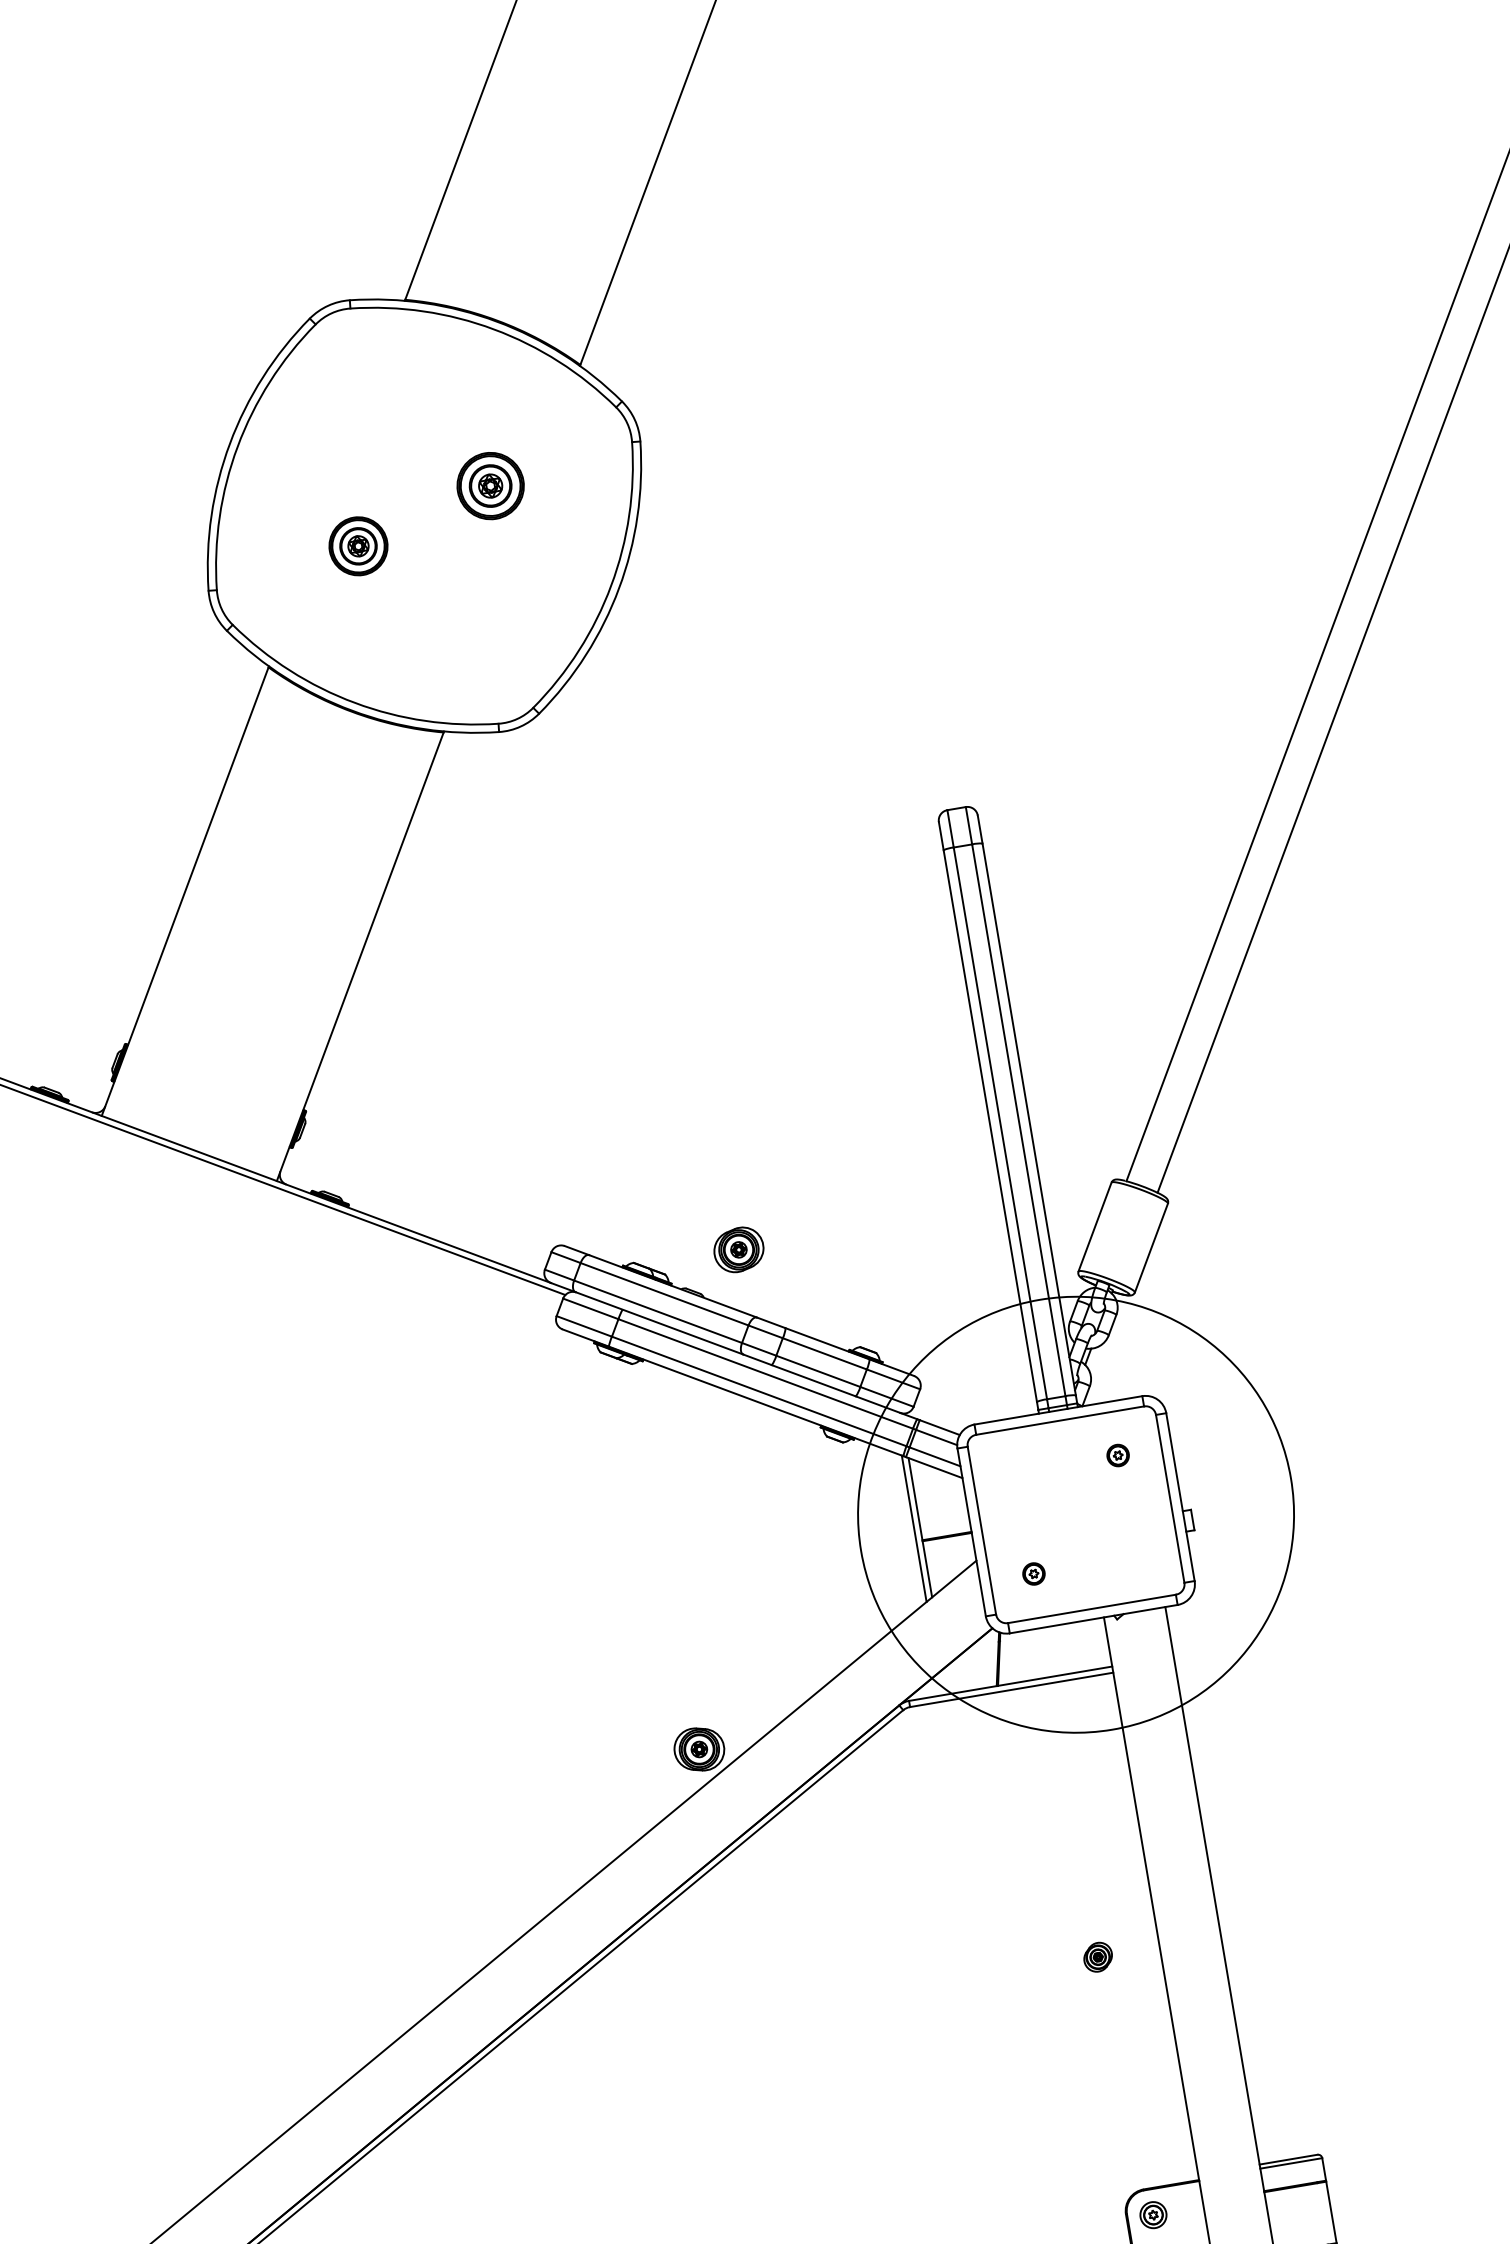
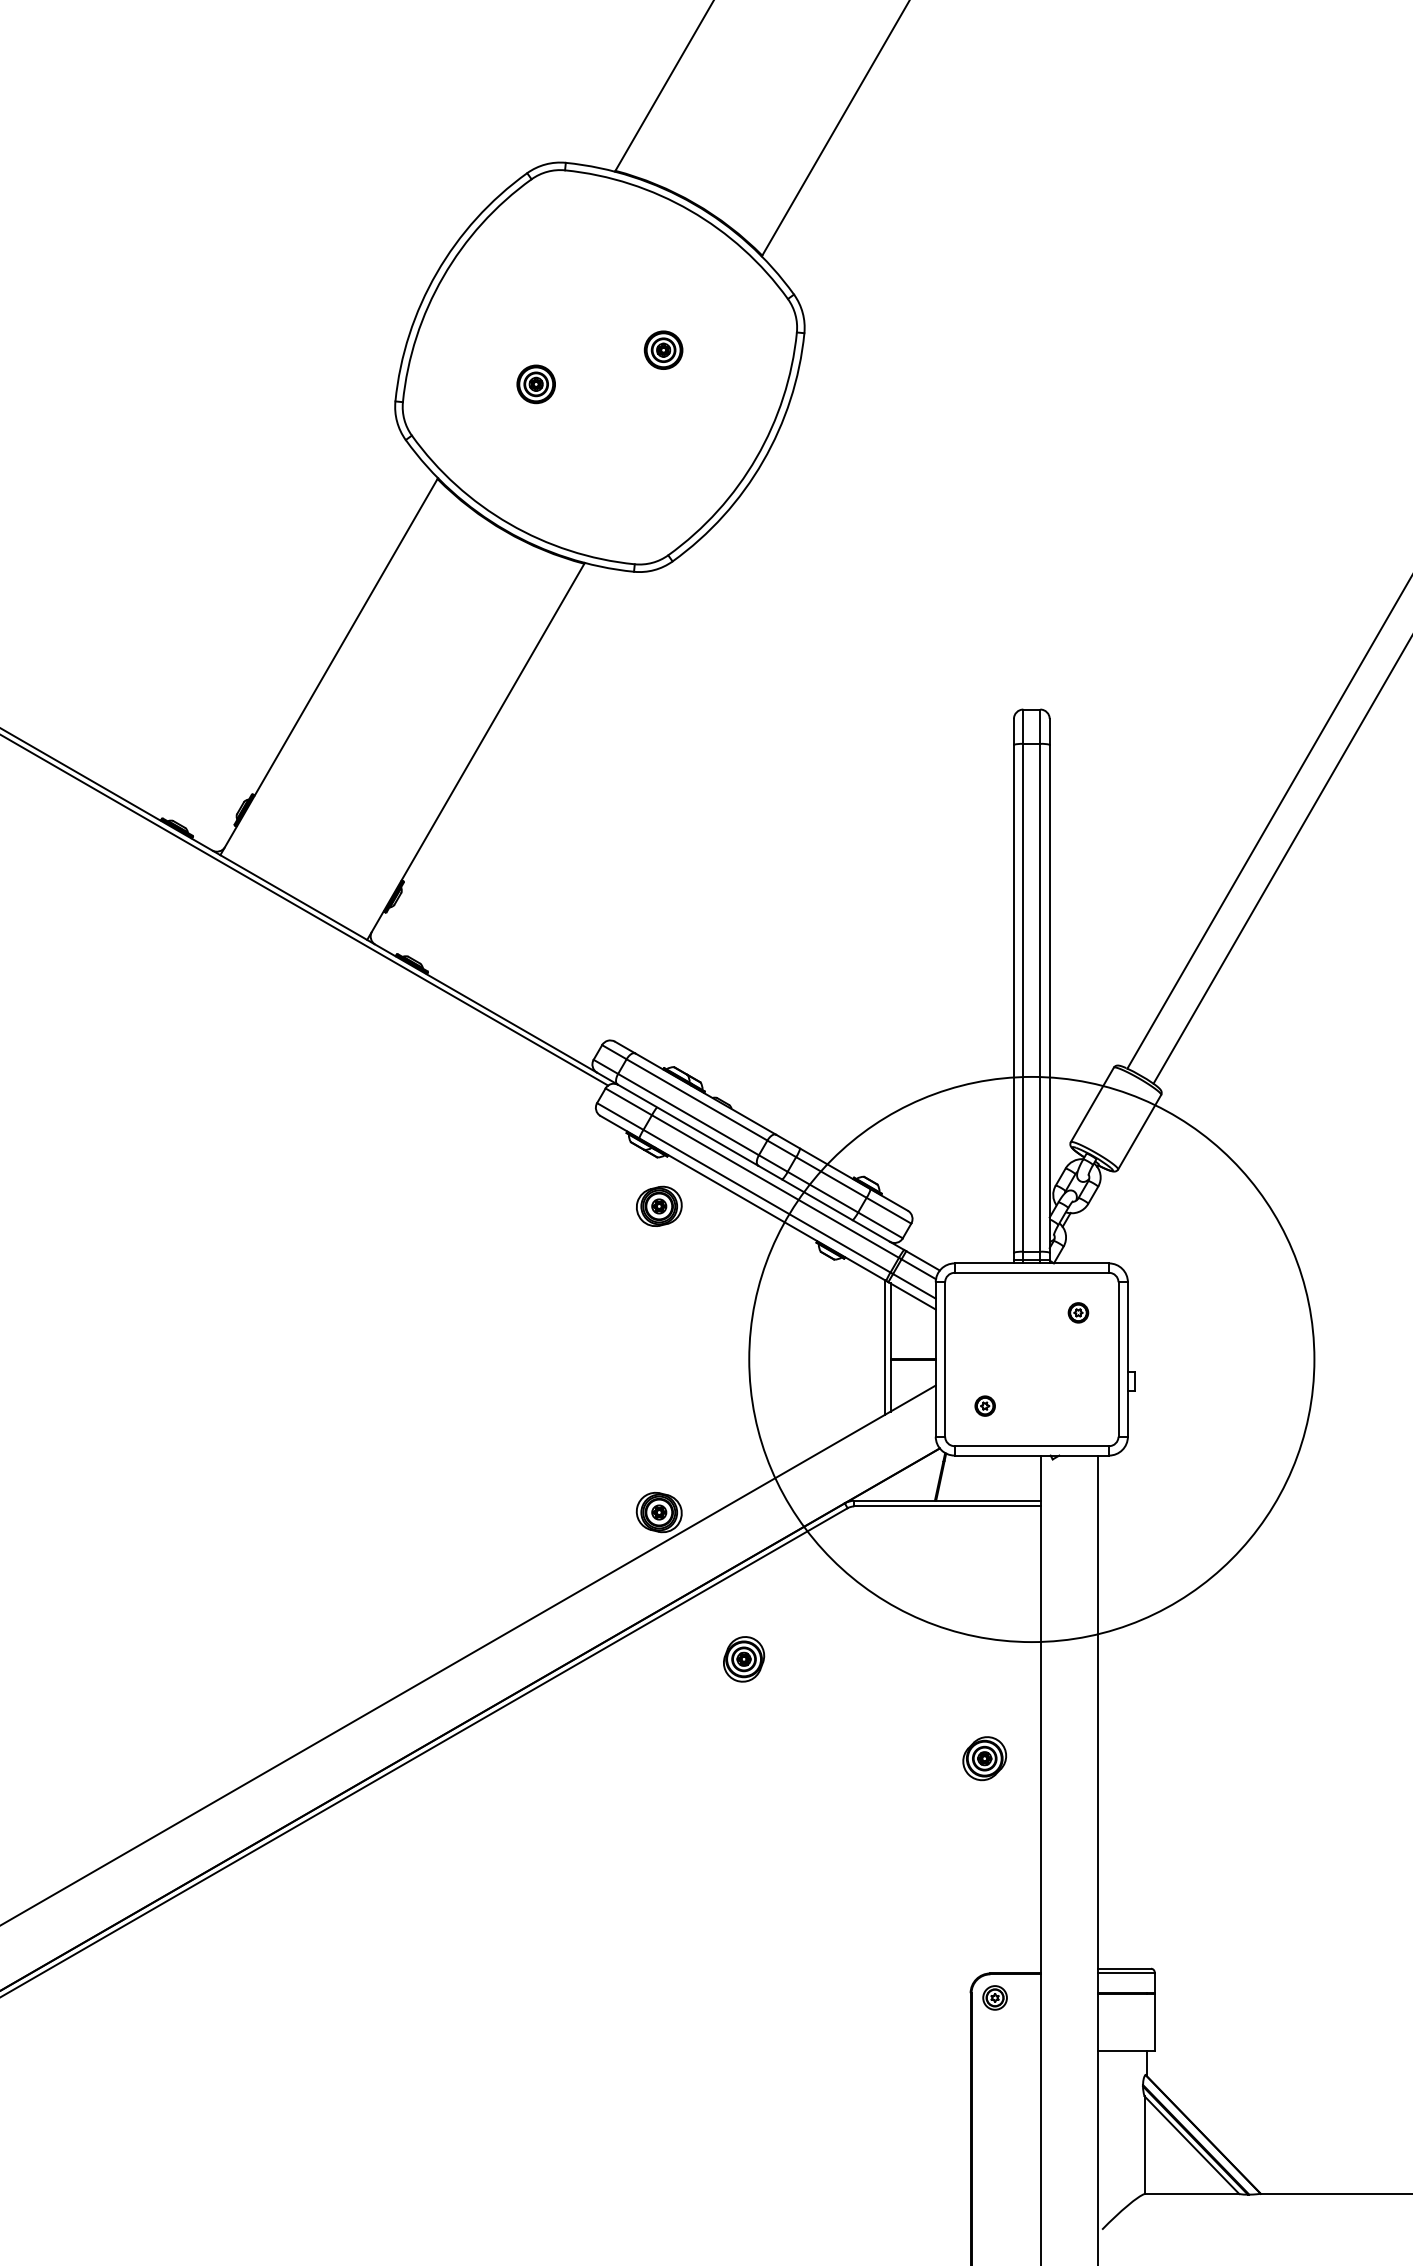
part: (490, 485) -> (663, 349), size x0.62
part: (357, 546) -> (535, 384), size x0.71
part: (739, 1248) -> (659, 1205), moved
circle: (1075, 1514) -> (1031, 1359), size x1.43
part: (819, 1893) -> (744, 1659), added
part: (1097, 1956) -> (984, 1758), size x1.67

